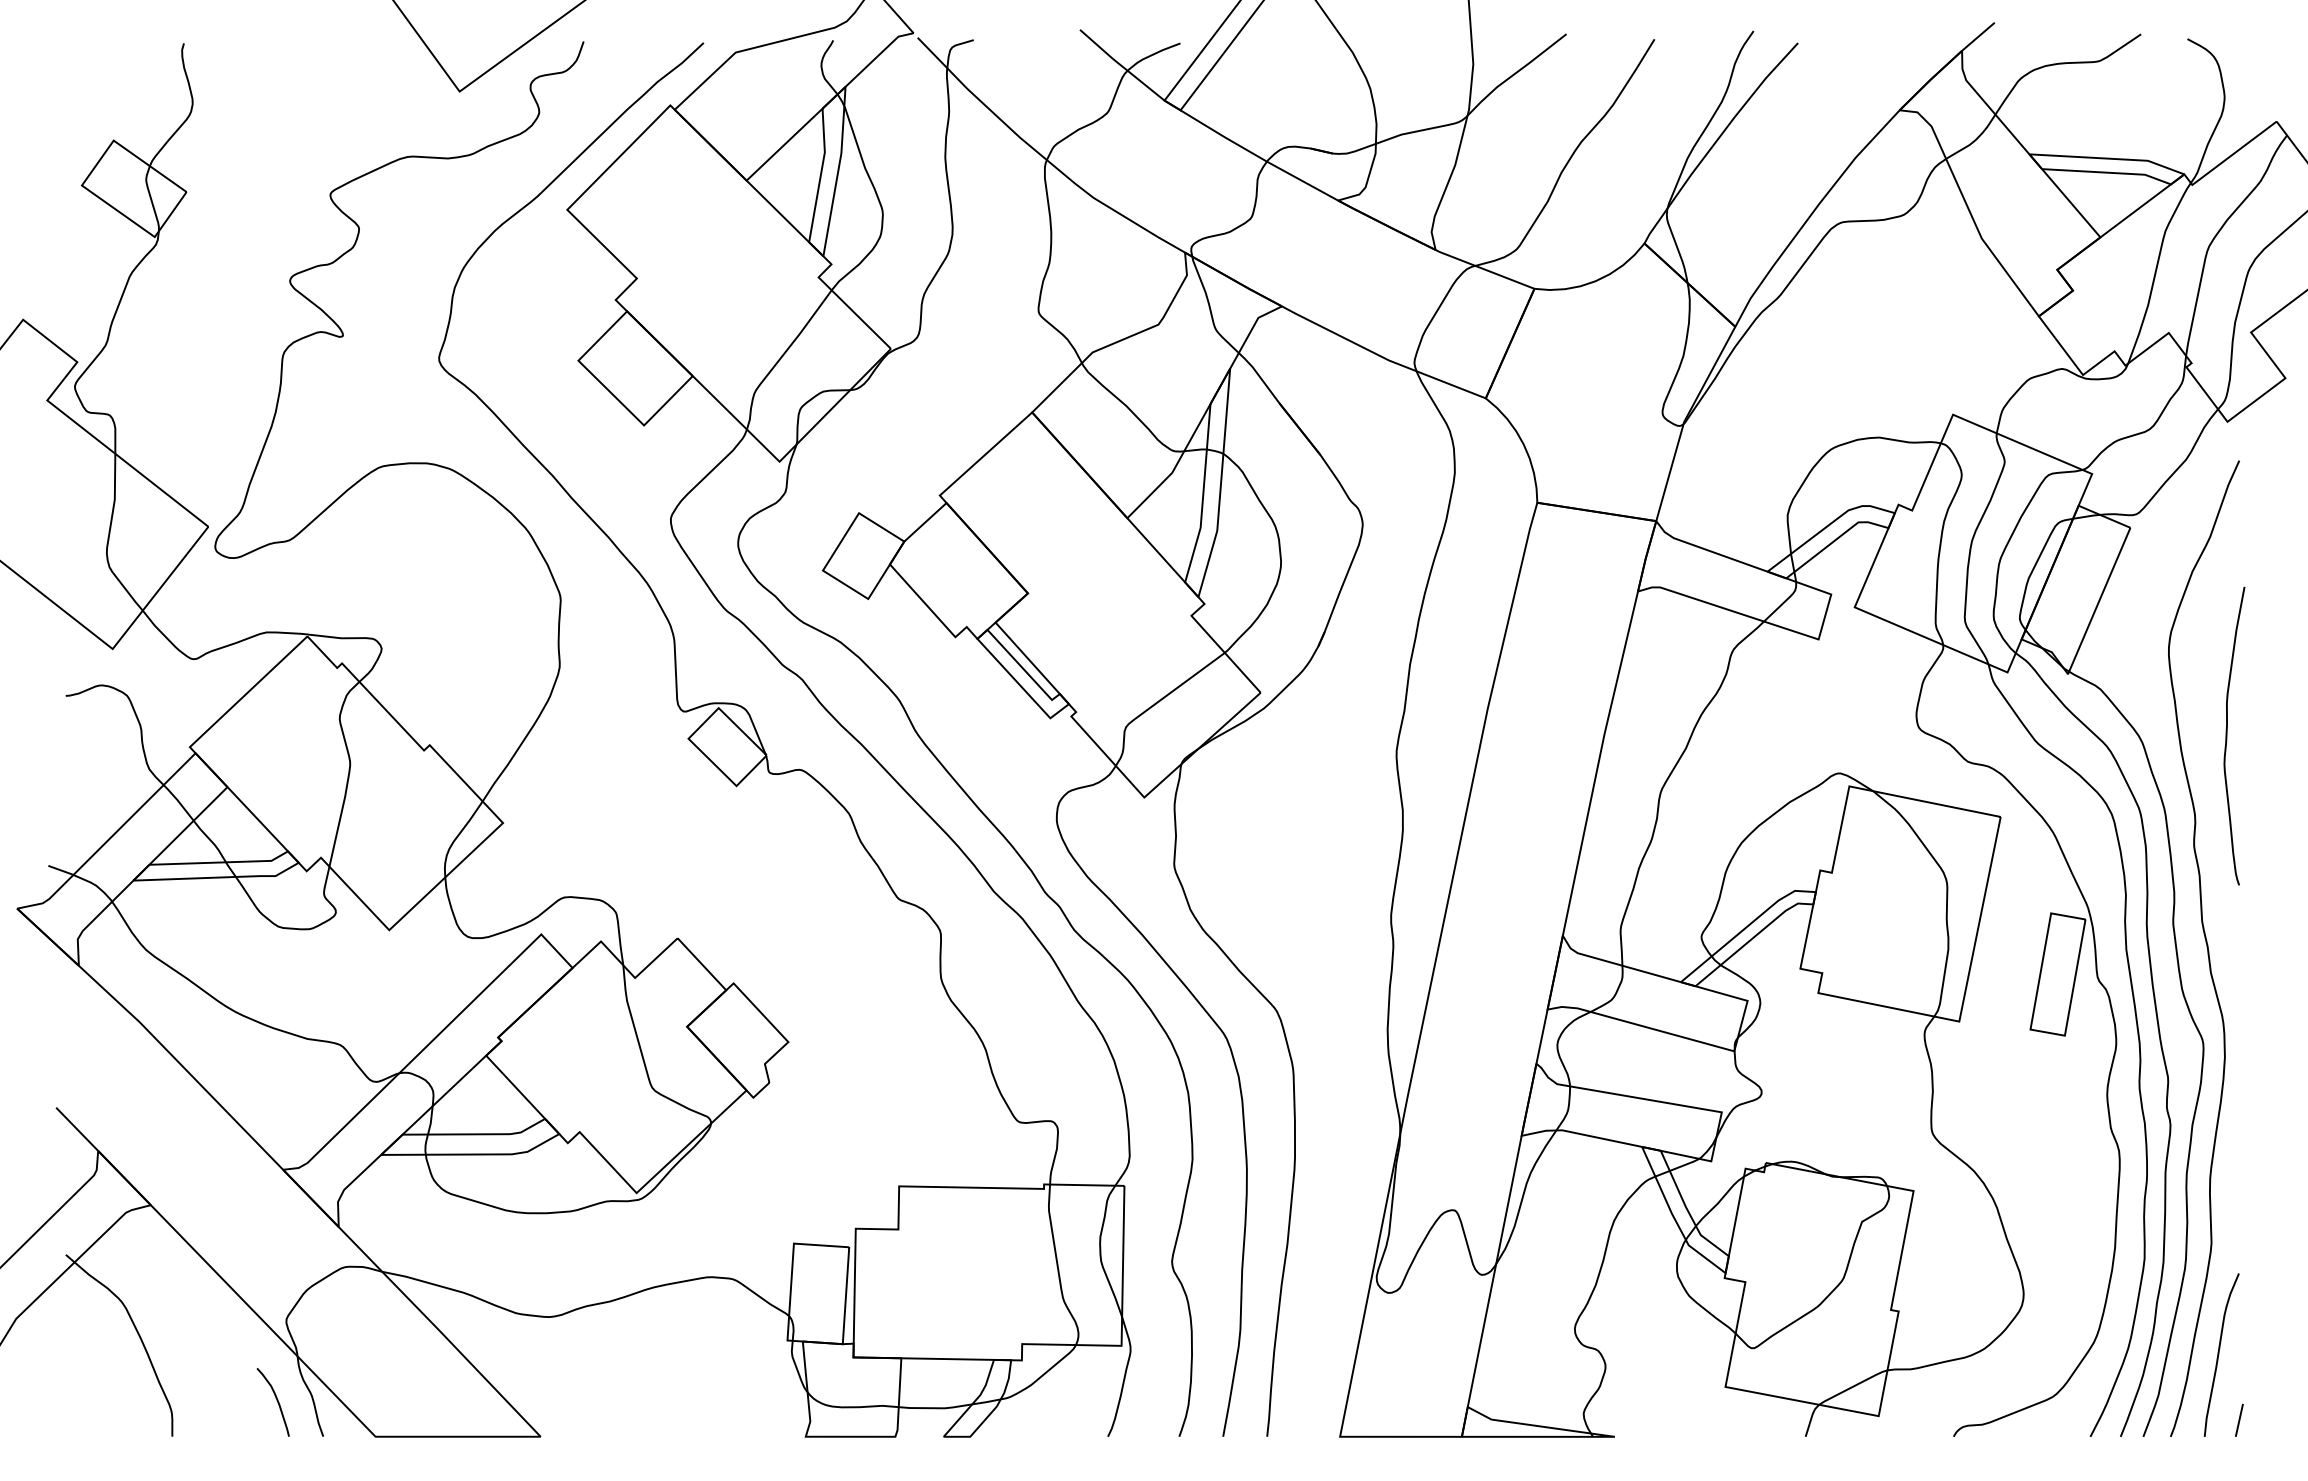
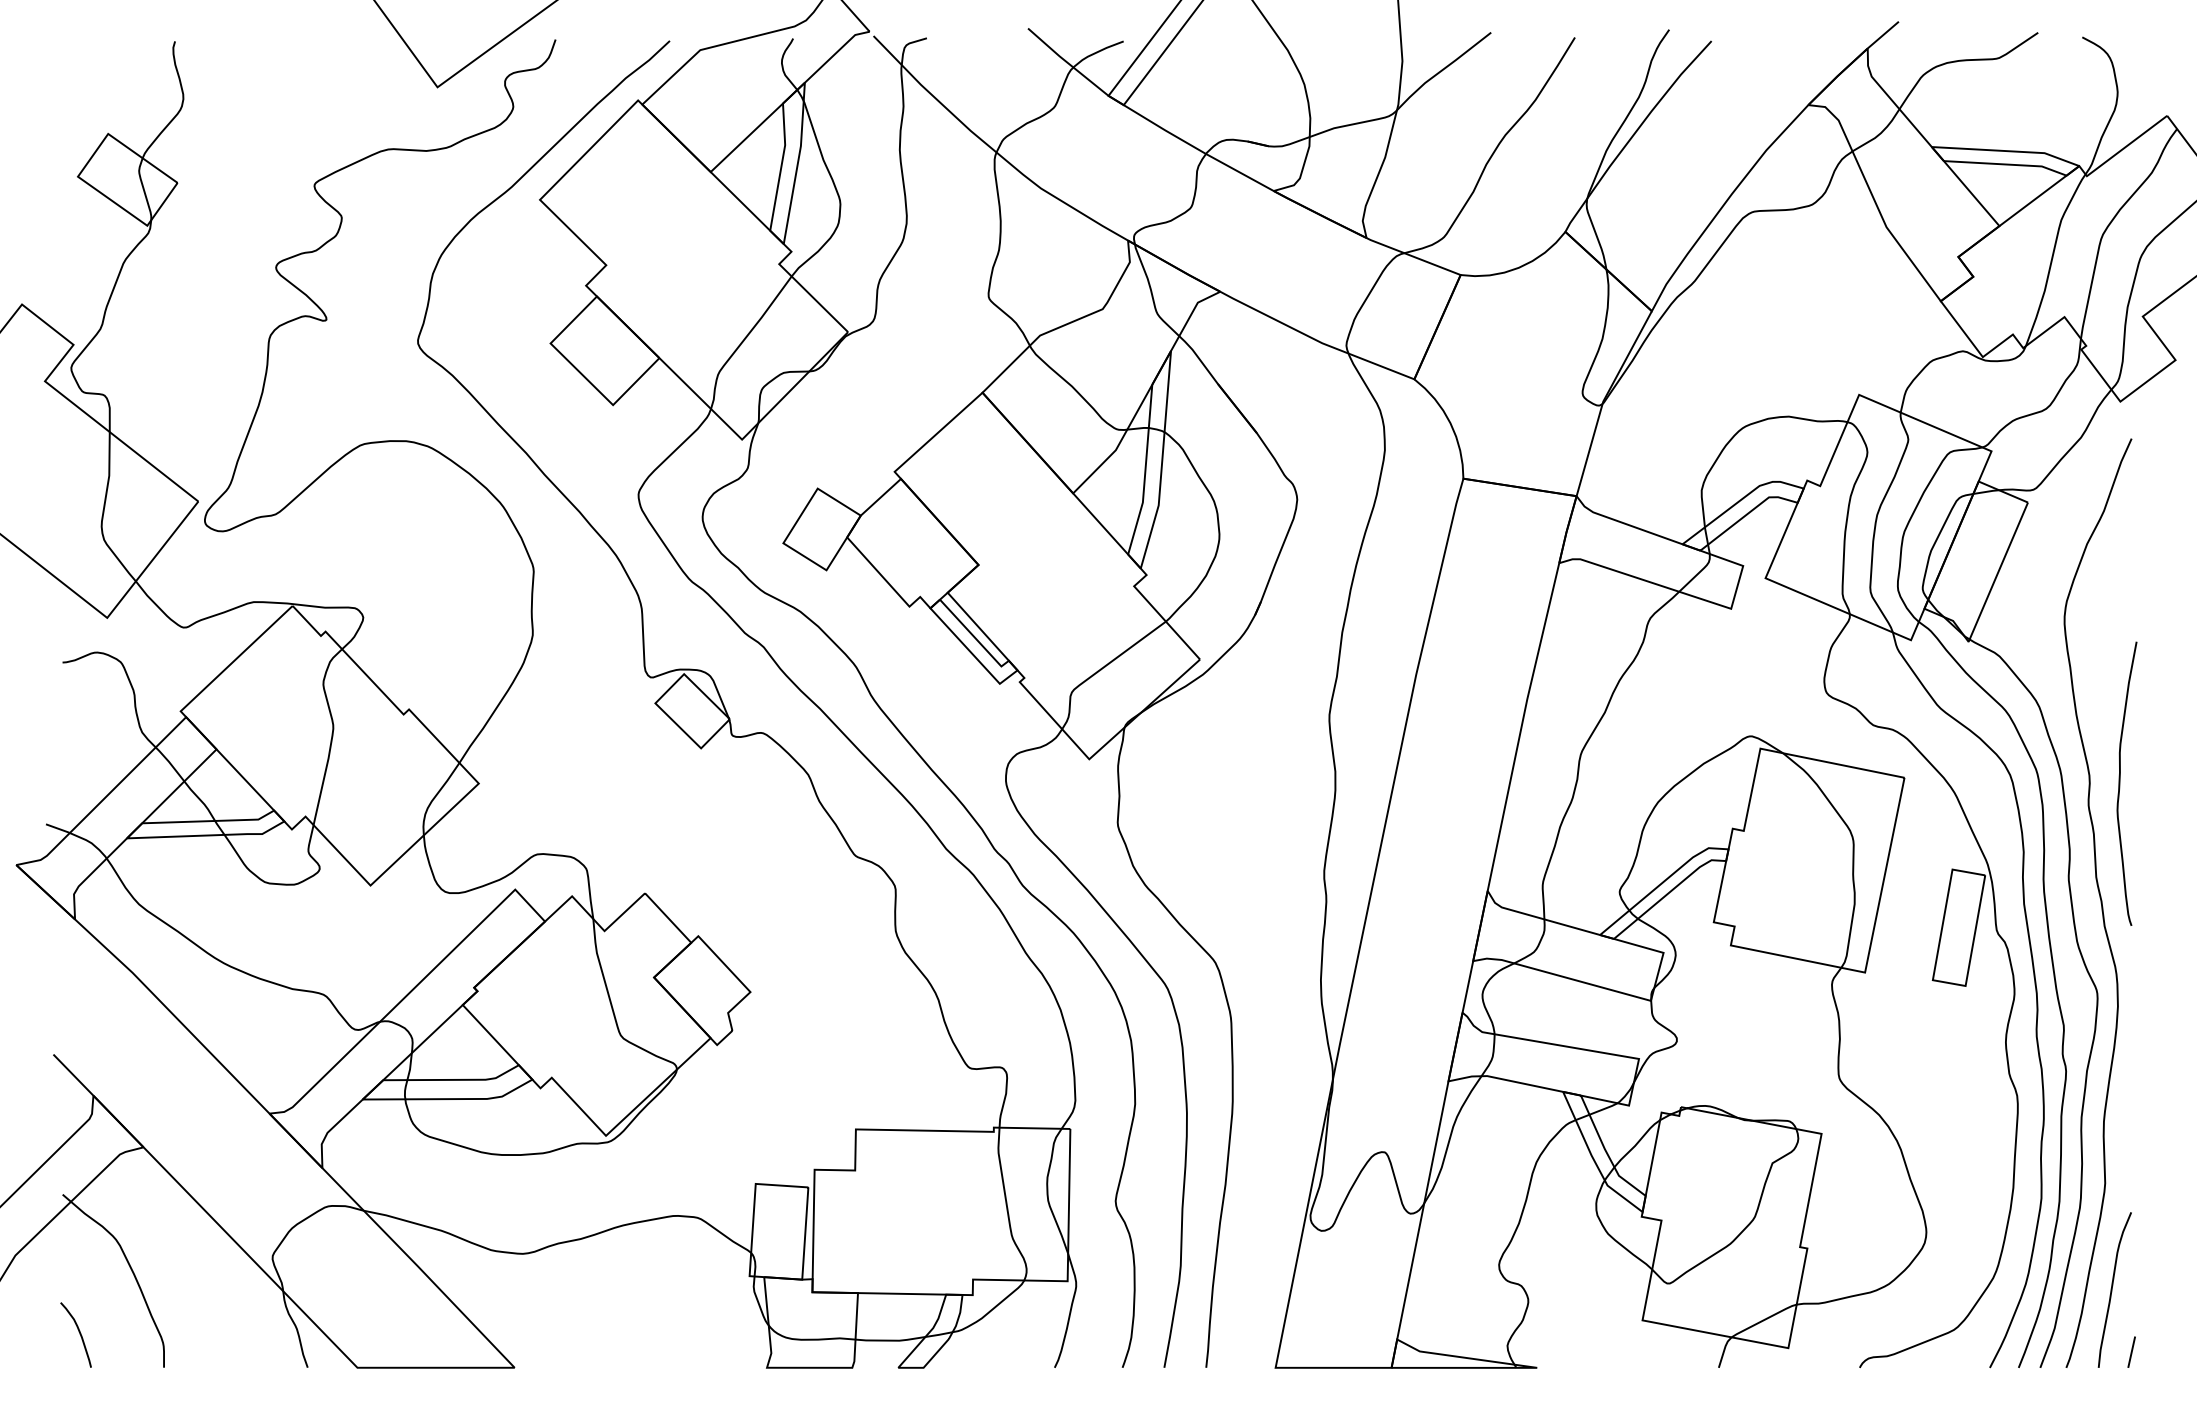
curve: (2227, 735) -> (2120, 783), moved
curve: (275, 1399) -> (78, 1332), moved

